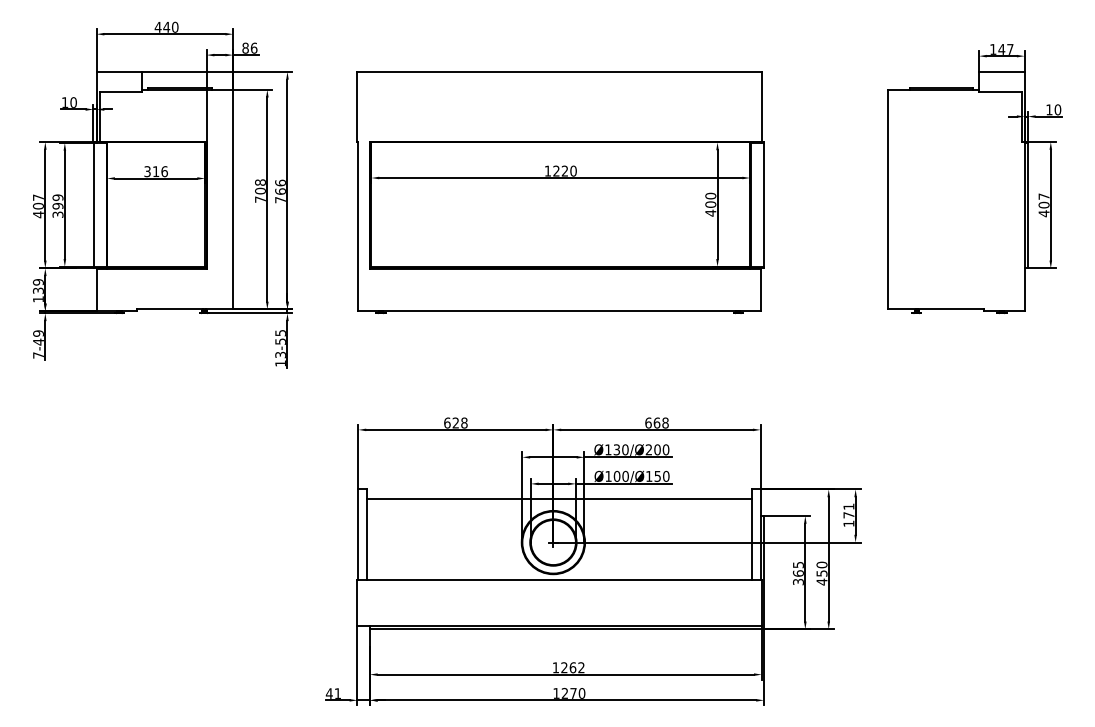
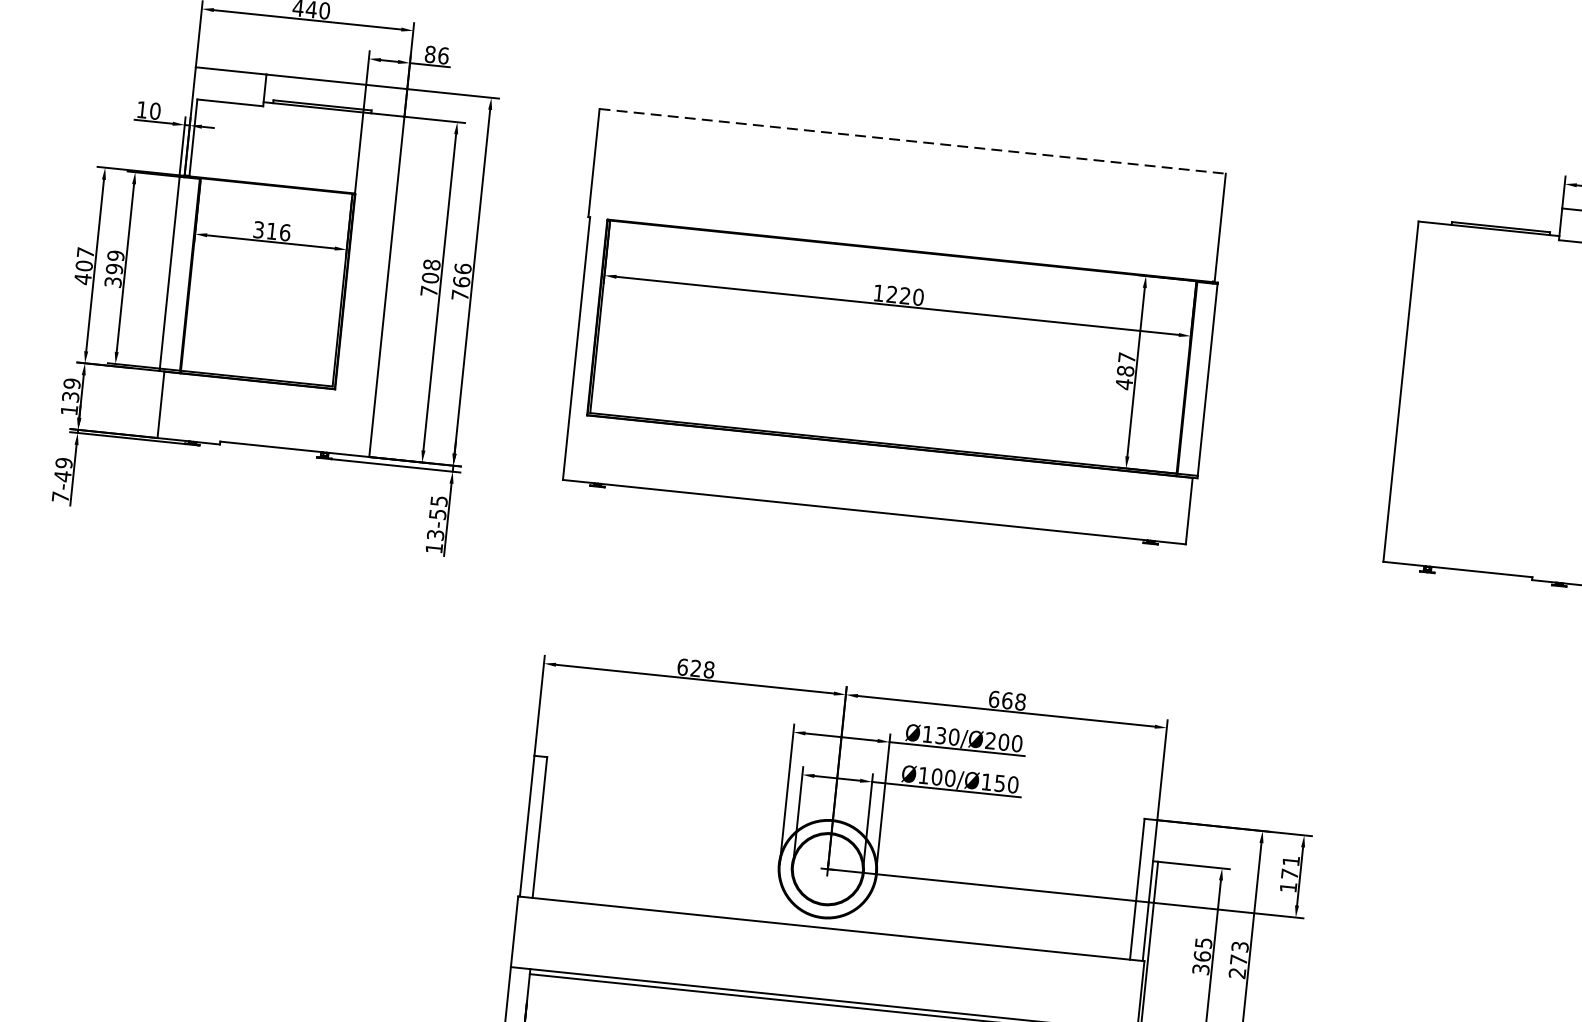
line: (560, 71) -> (914, 140), solid -> dashed
text: (710, 199) -> (1126, 363), 400 -> 487
line: (559, 498) -> (844, 801), removed
text: (821, 573) -> (1238, 959), 450 -> 273

